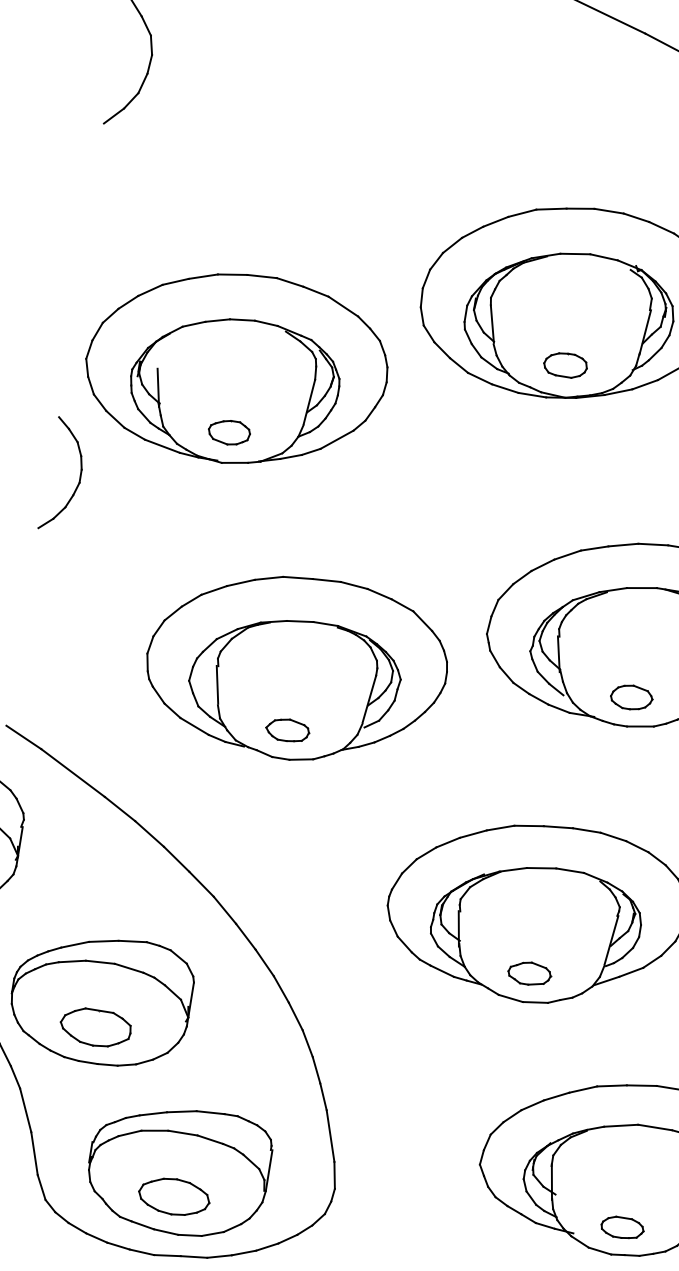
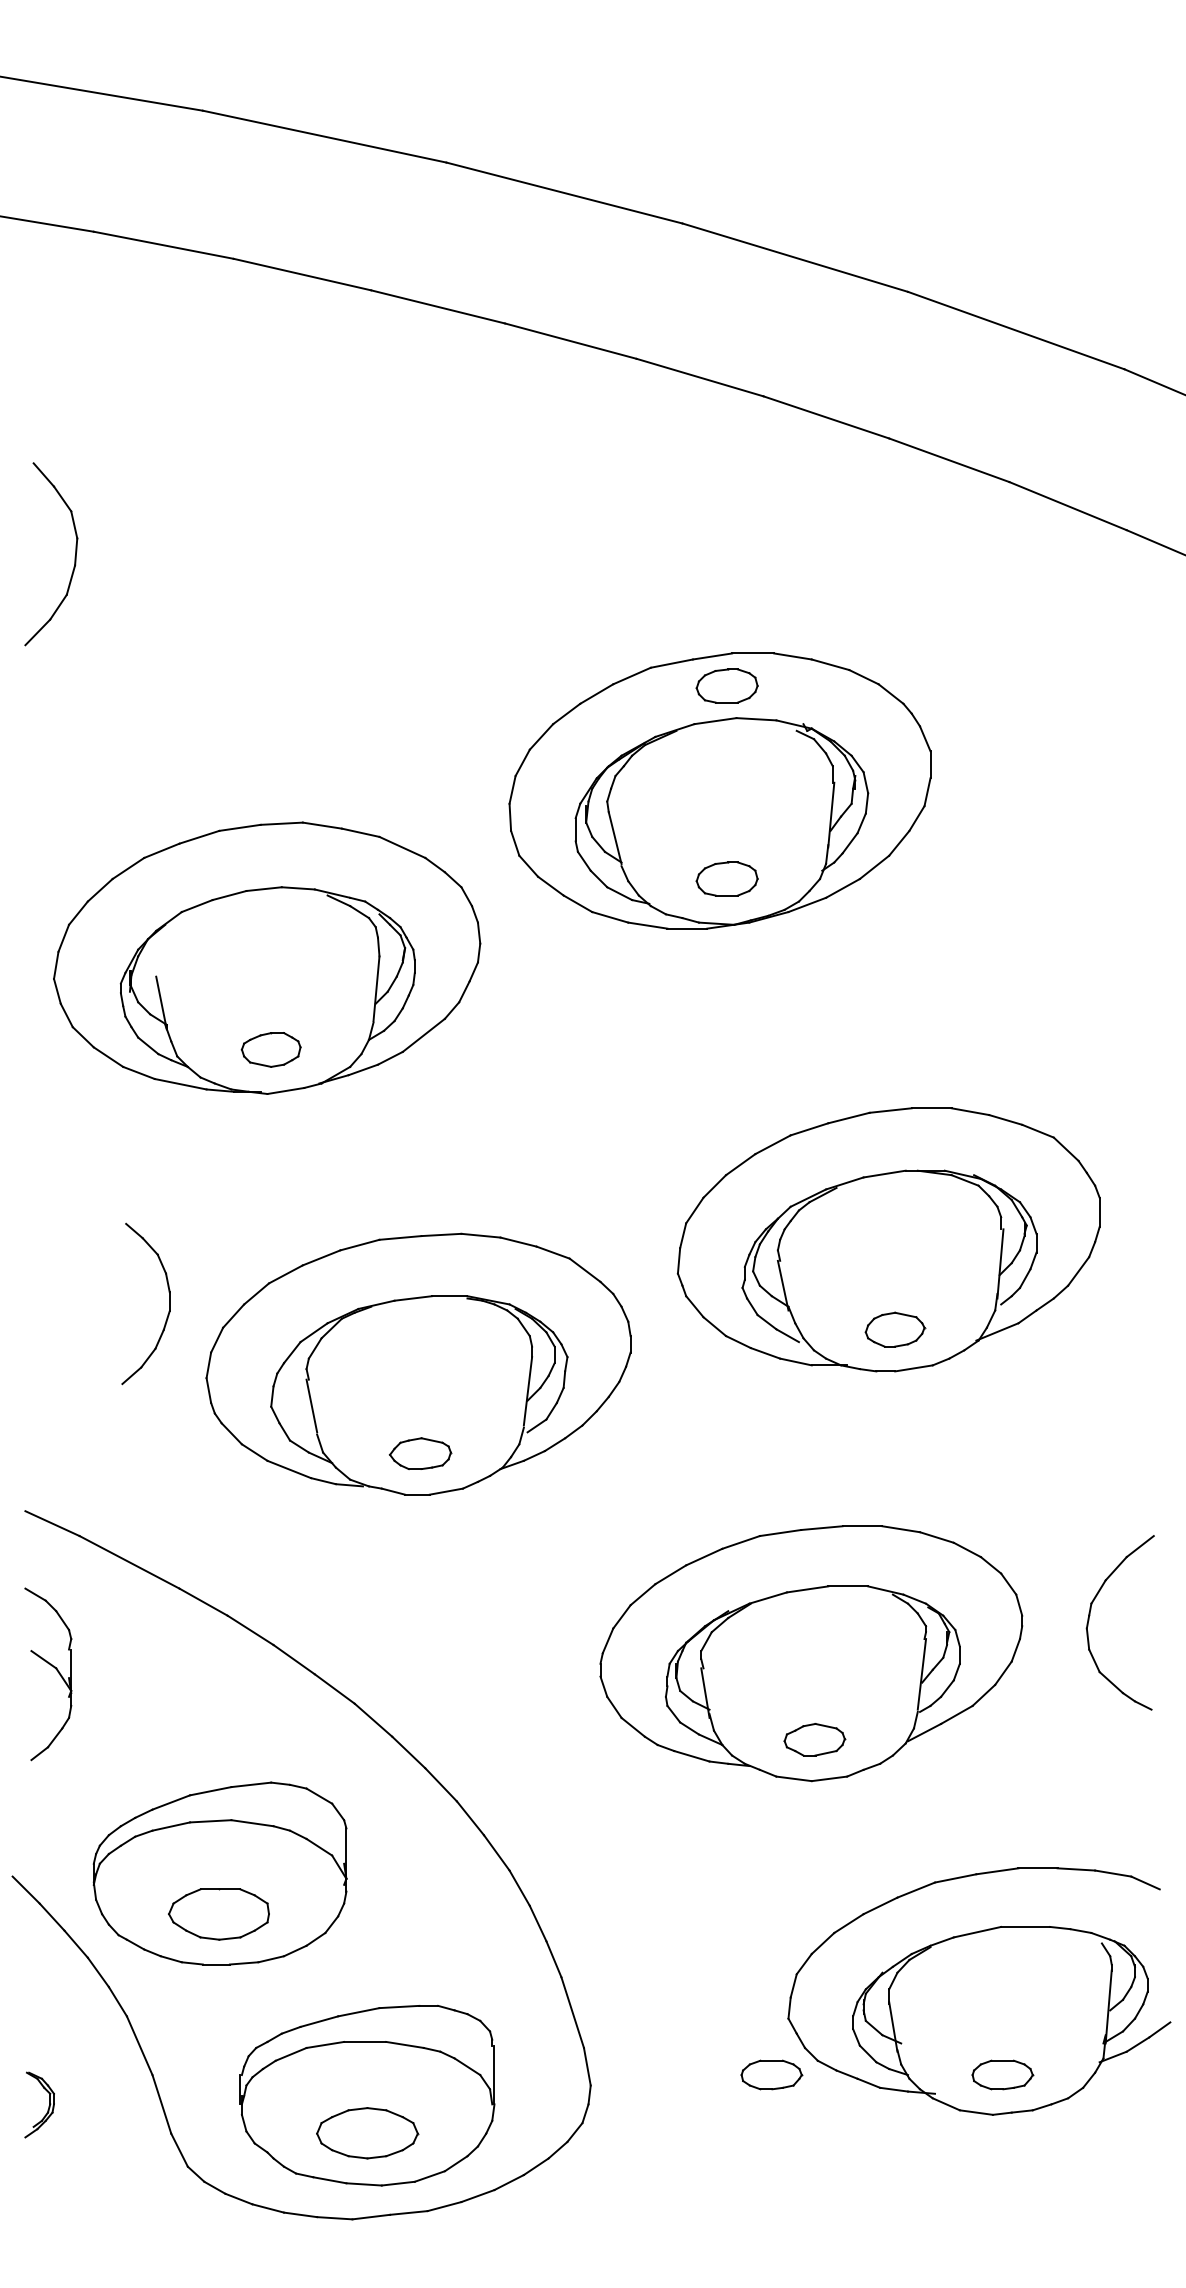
part: (586, 230) -> (726, 685), added
part: (80, 477) -> (169, 1303), moved
part: (461, 1201) -> (771, 2074), added

